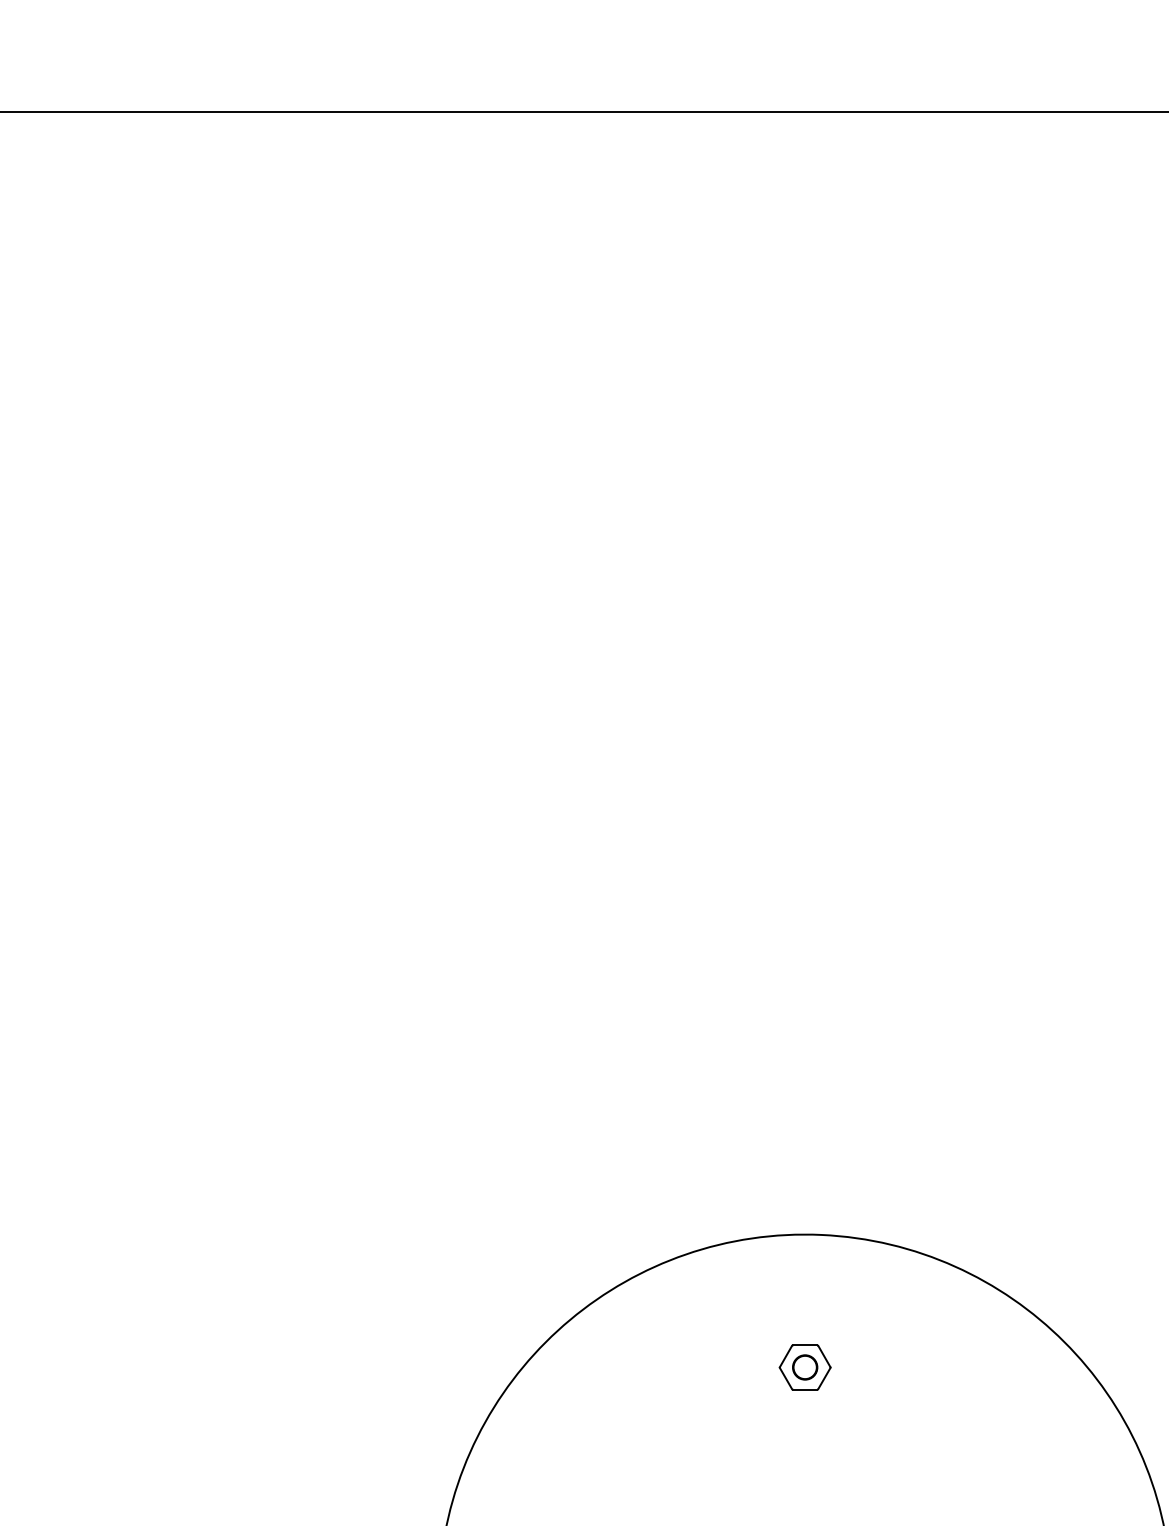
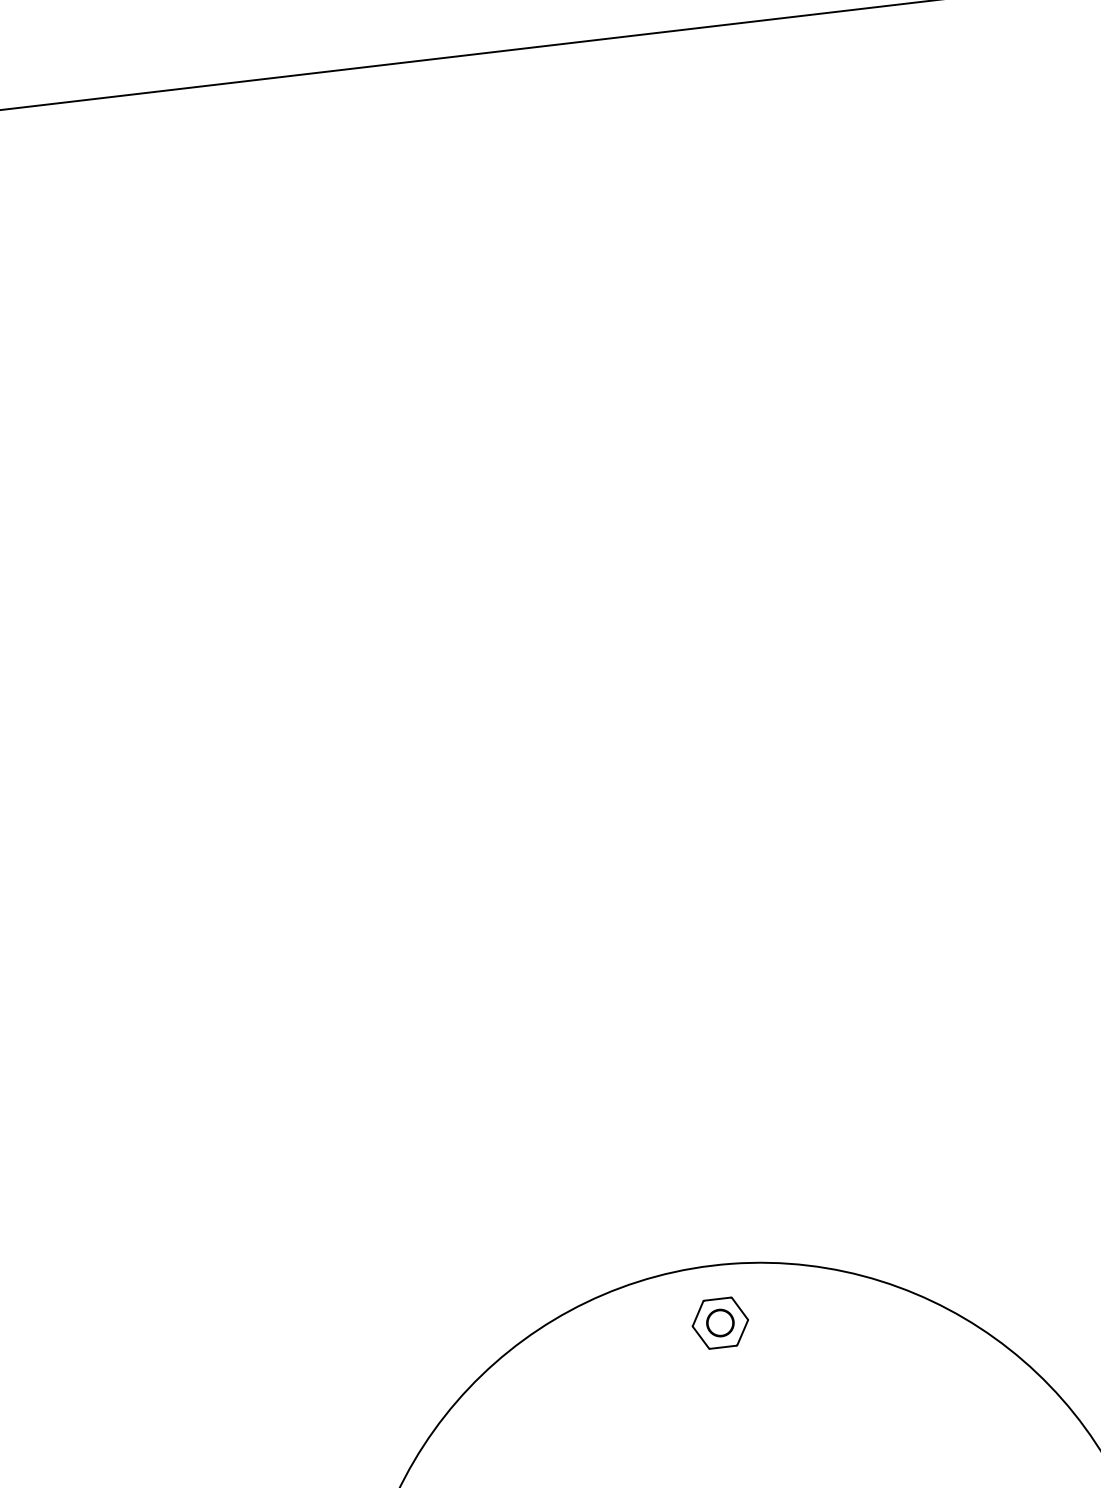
part: (804, 1367) -> (719, 1323), moved

